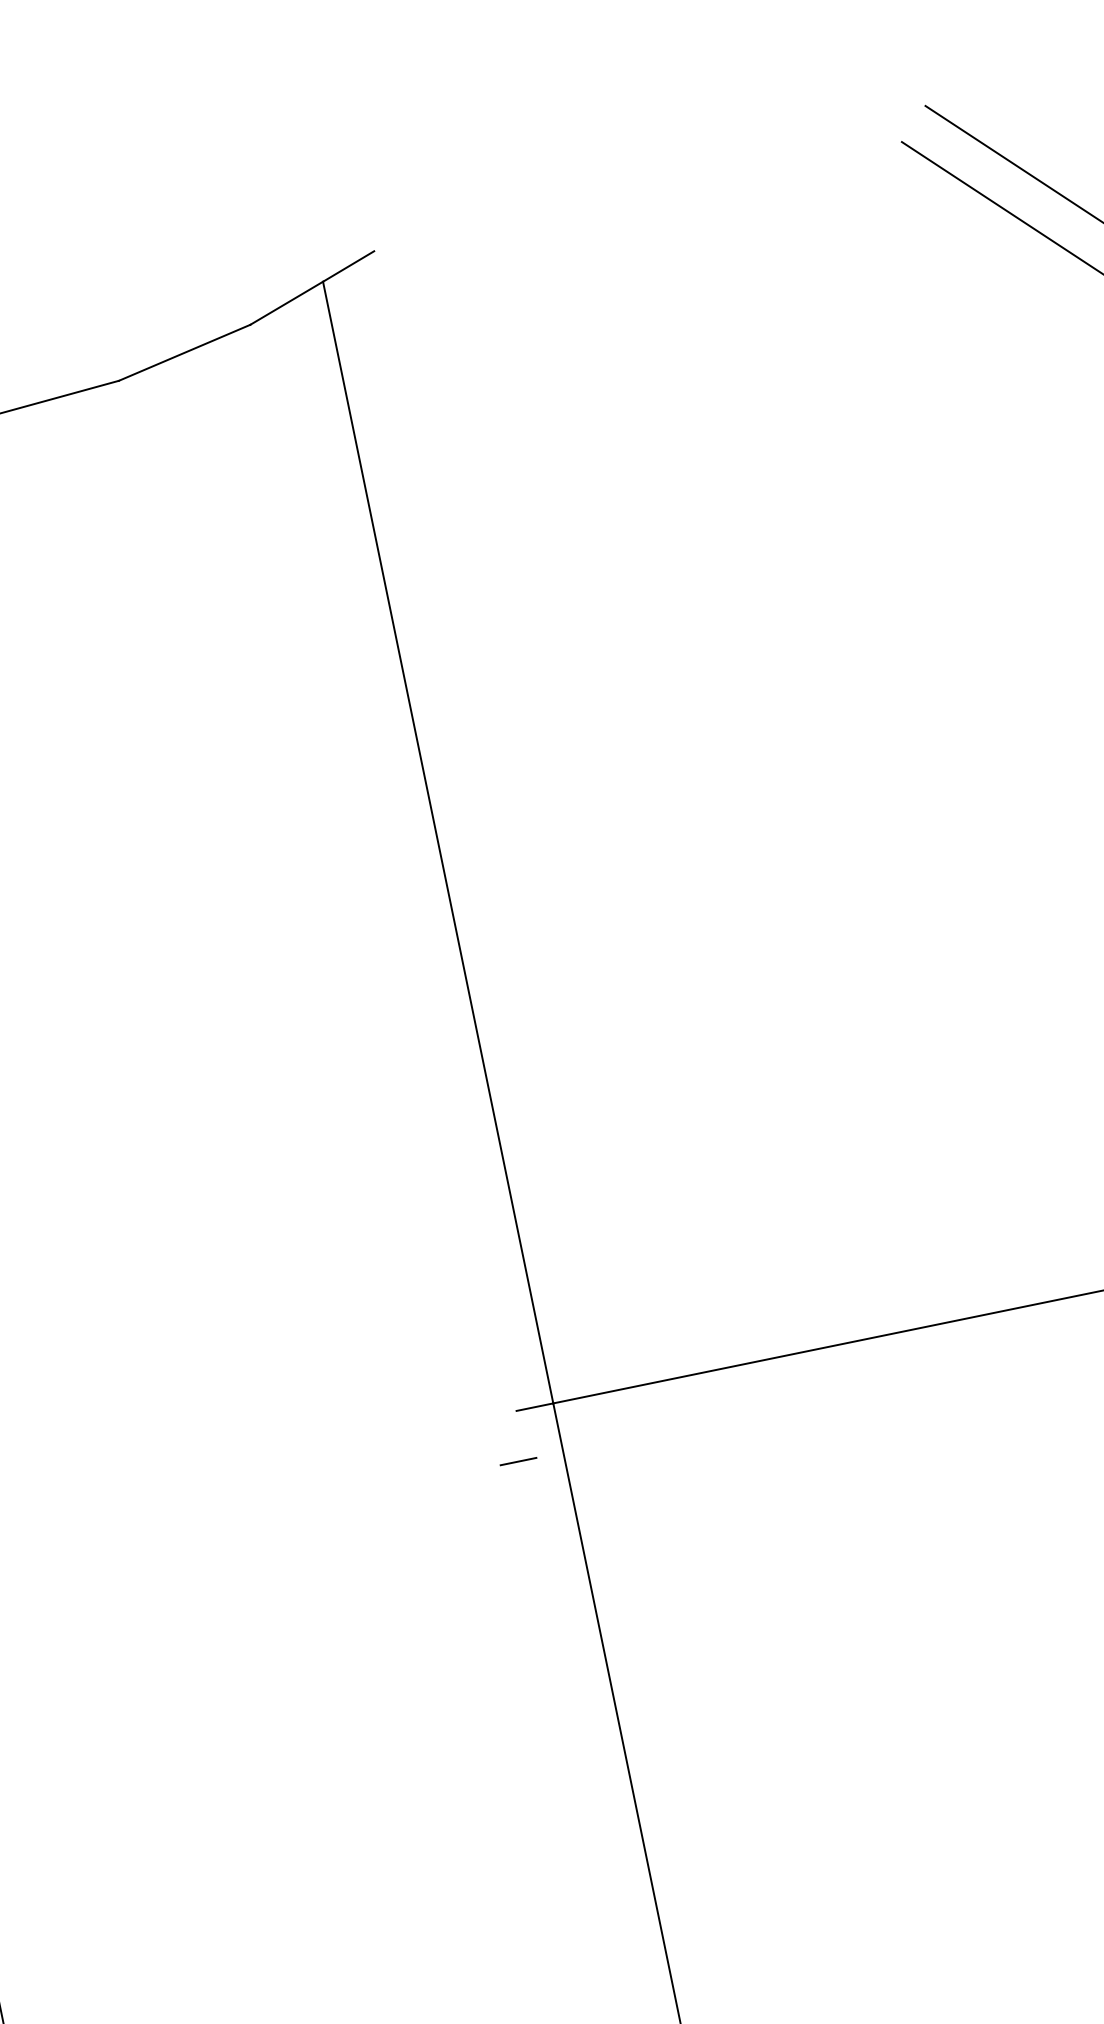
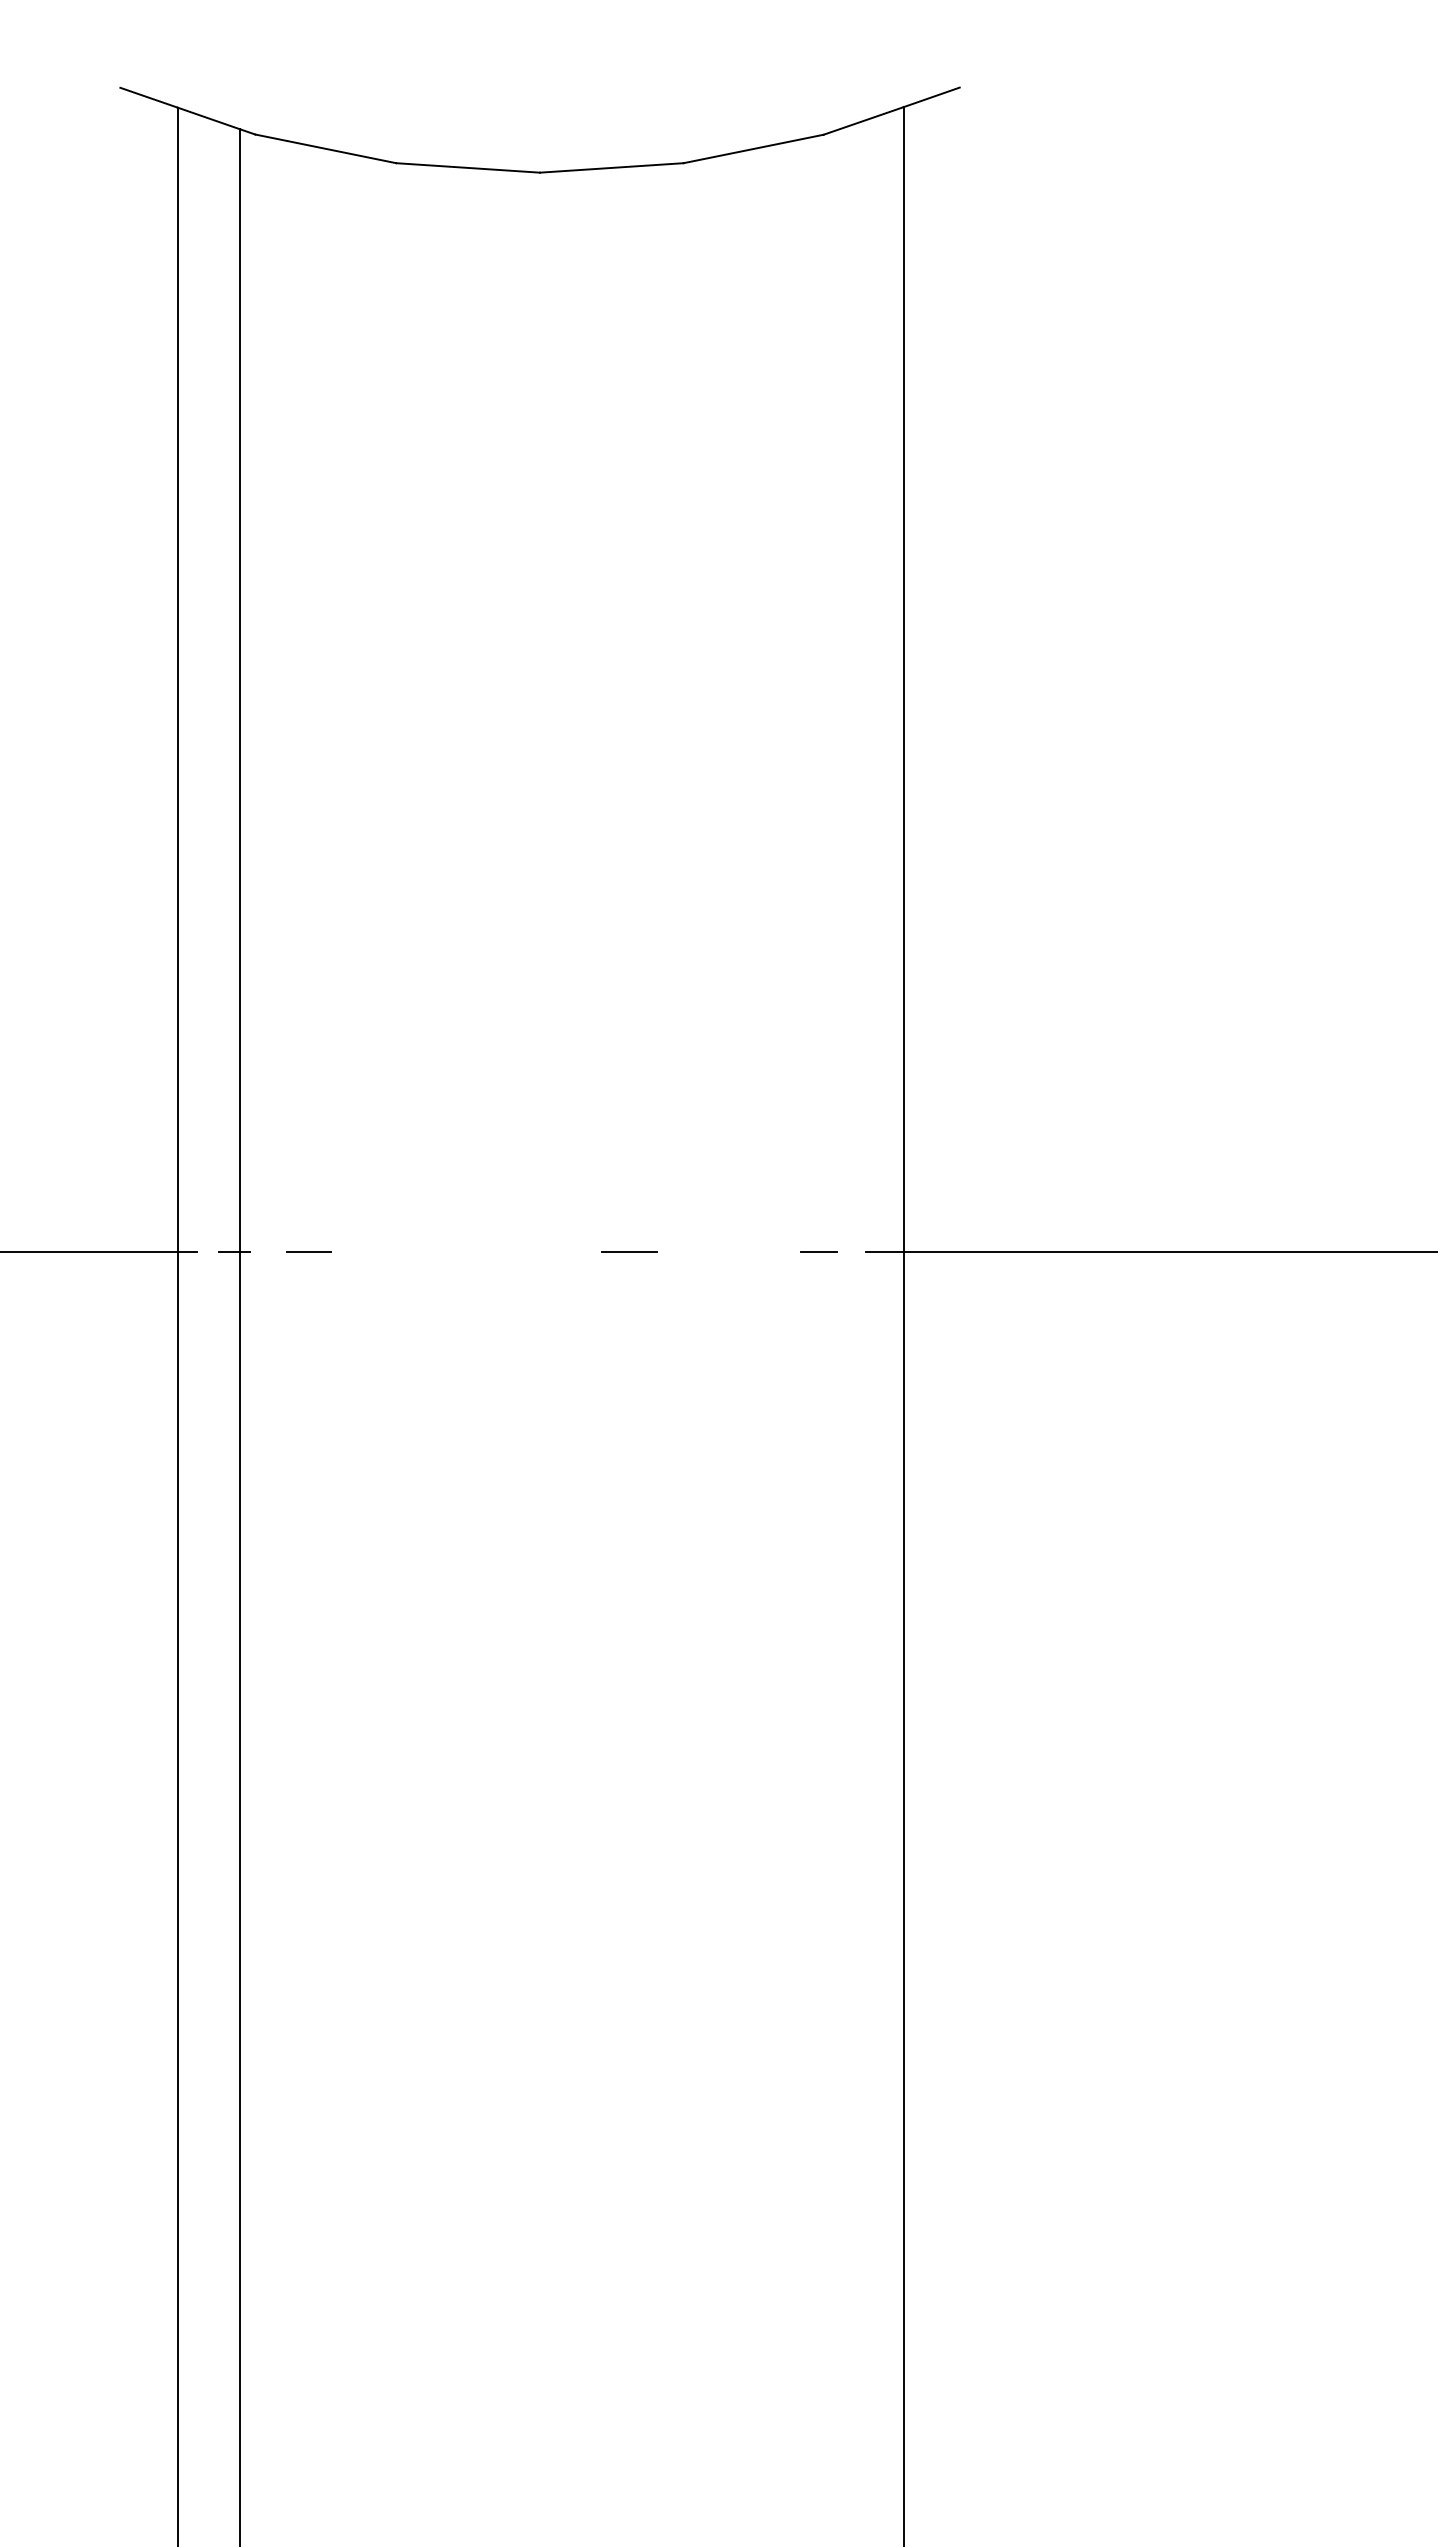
line: (284, 1458) -> (629, 1252), added
line: (518, 1460) -> (818, 1251), moved

